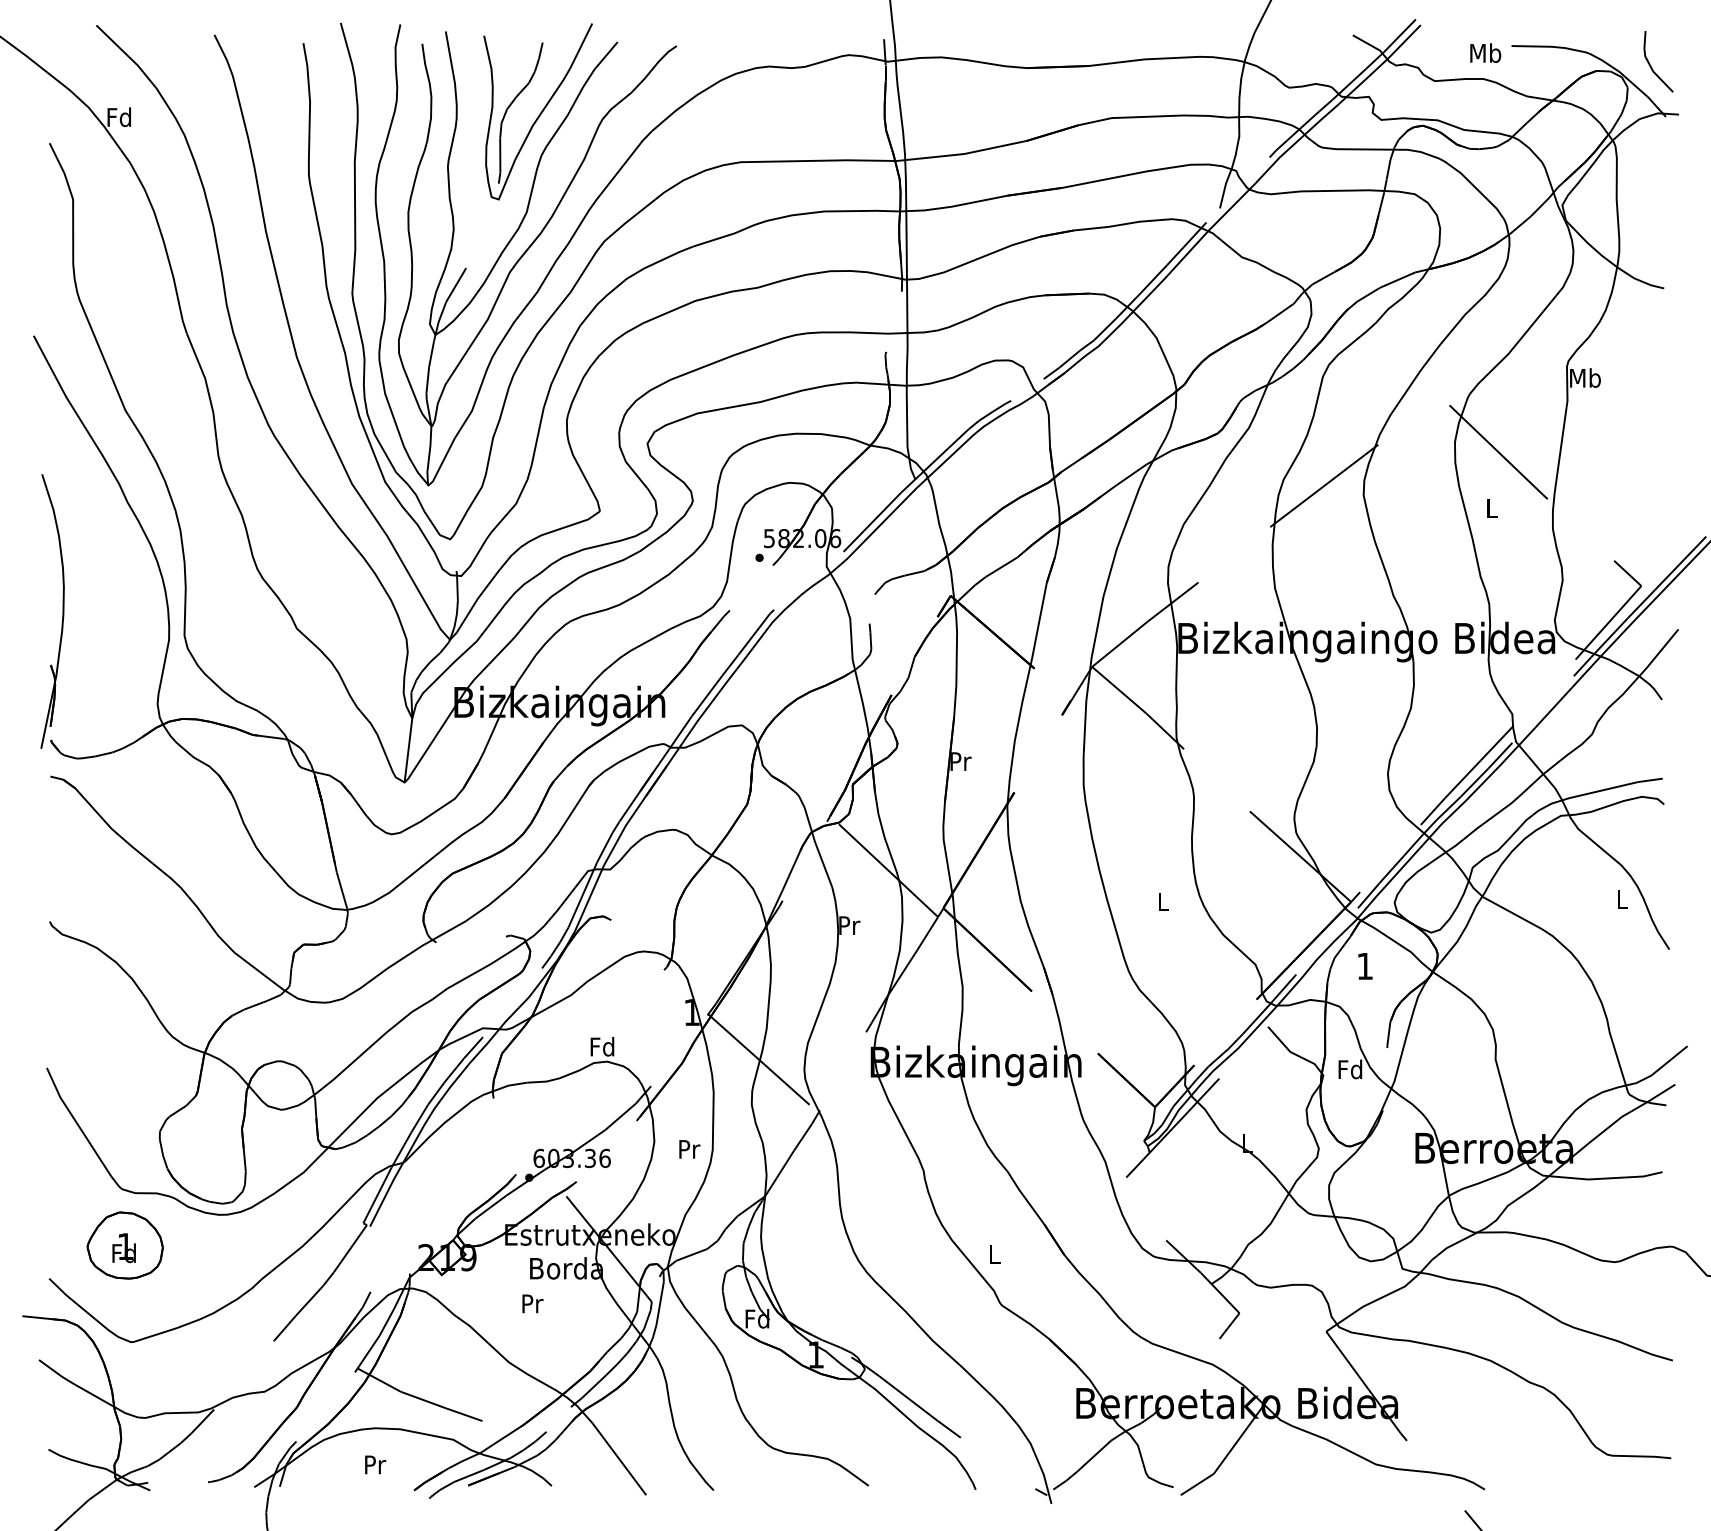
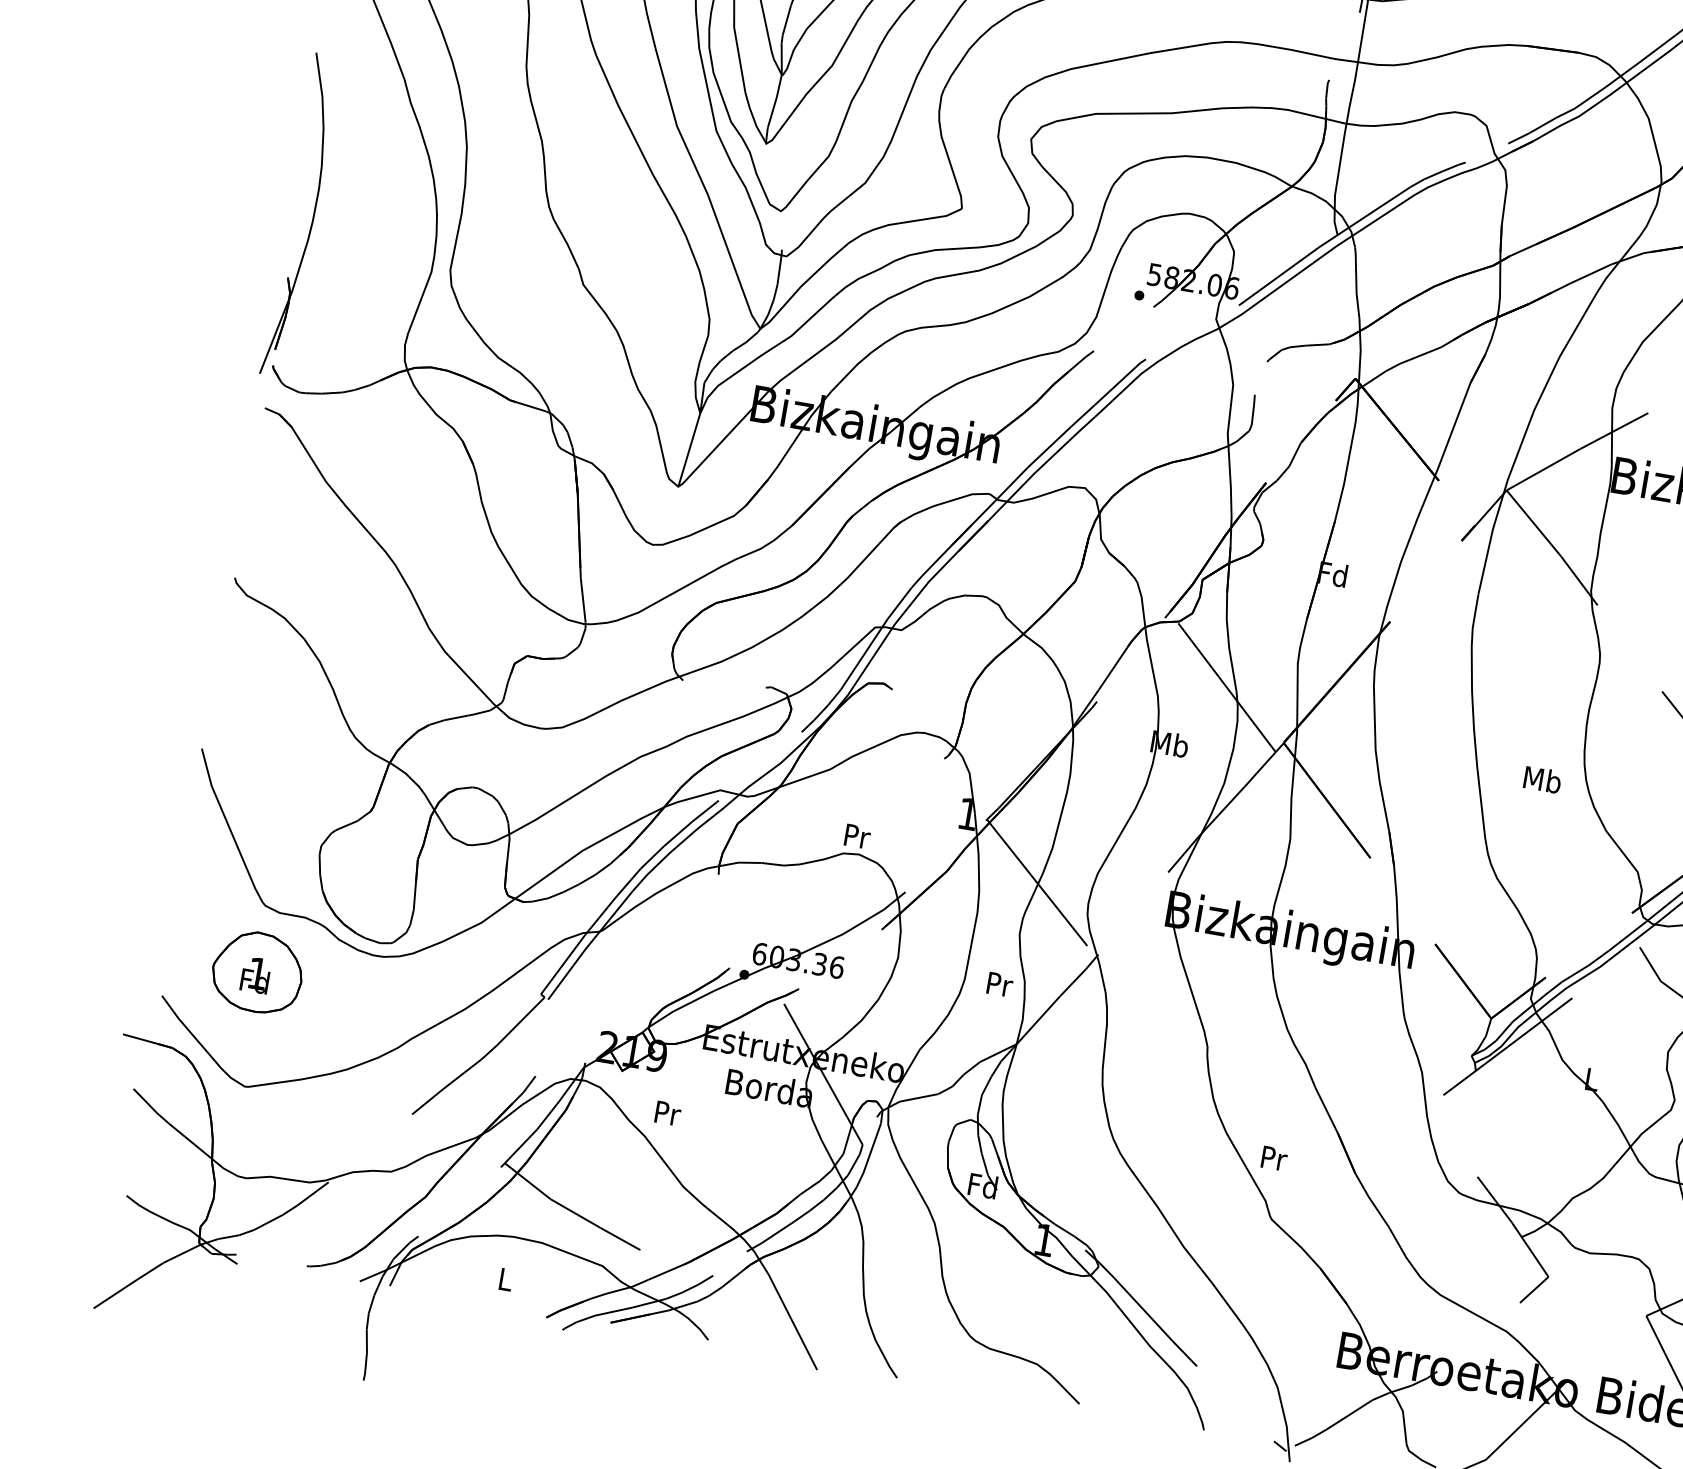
text: (959, 761) -> (1332, 574), Pr -> Fd
text: (1163, 901) -> (1542, 779), L -> Mb
text: (848, 925) -> (1169, 743), Pr -> Mb
text: (602, 1046) -> (856, 835), Fd -> Pr
text: (689, 1149) -> (999, 984), moved
text: (994, 1254) -> (1273, 1158), L -> Pr
text: (532, 1303) -> (667, 1113), moved
text: (375, 1464) -> (506, 1279), Pr -> L

